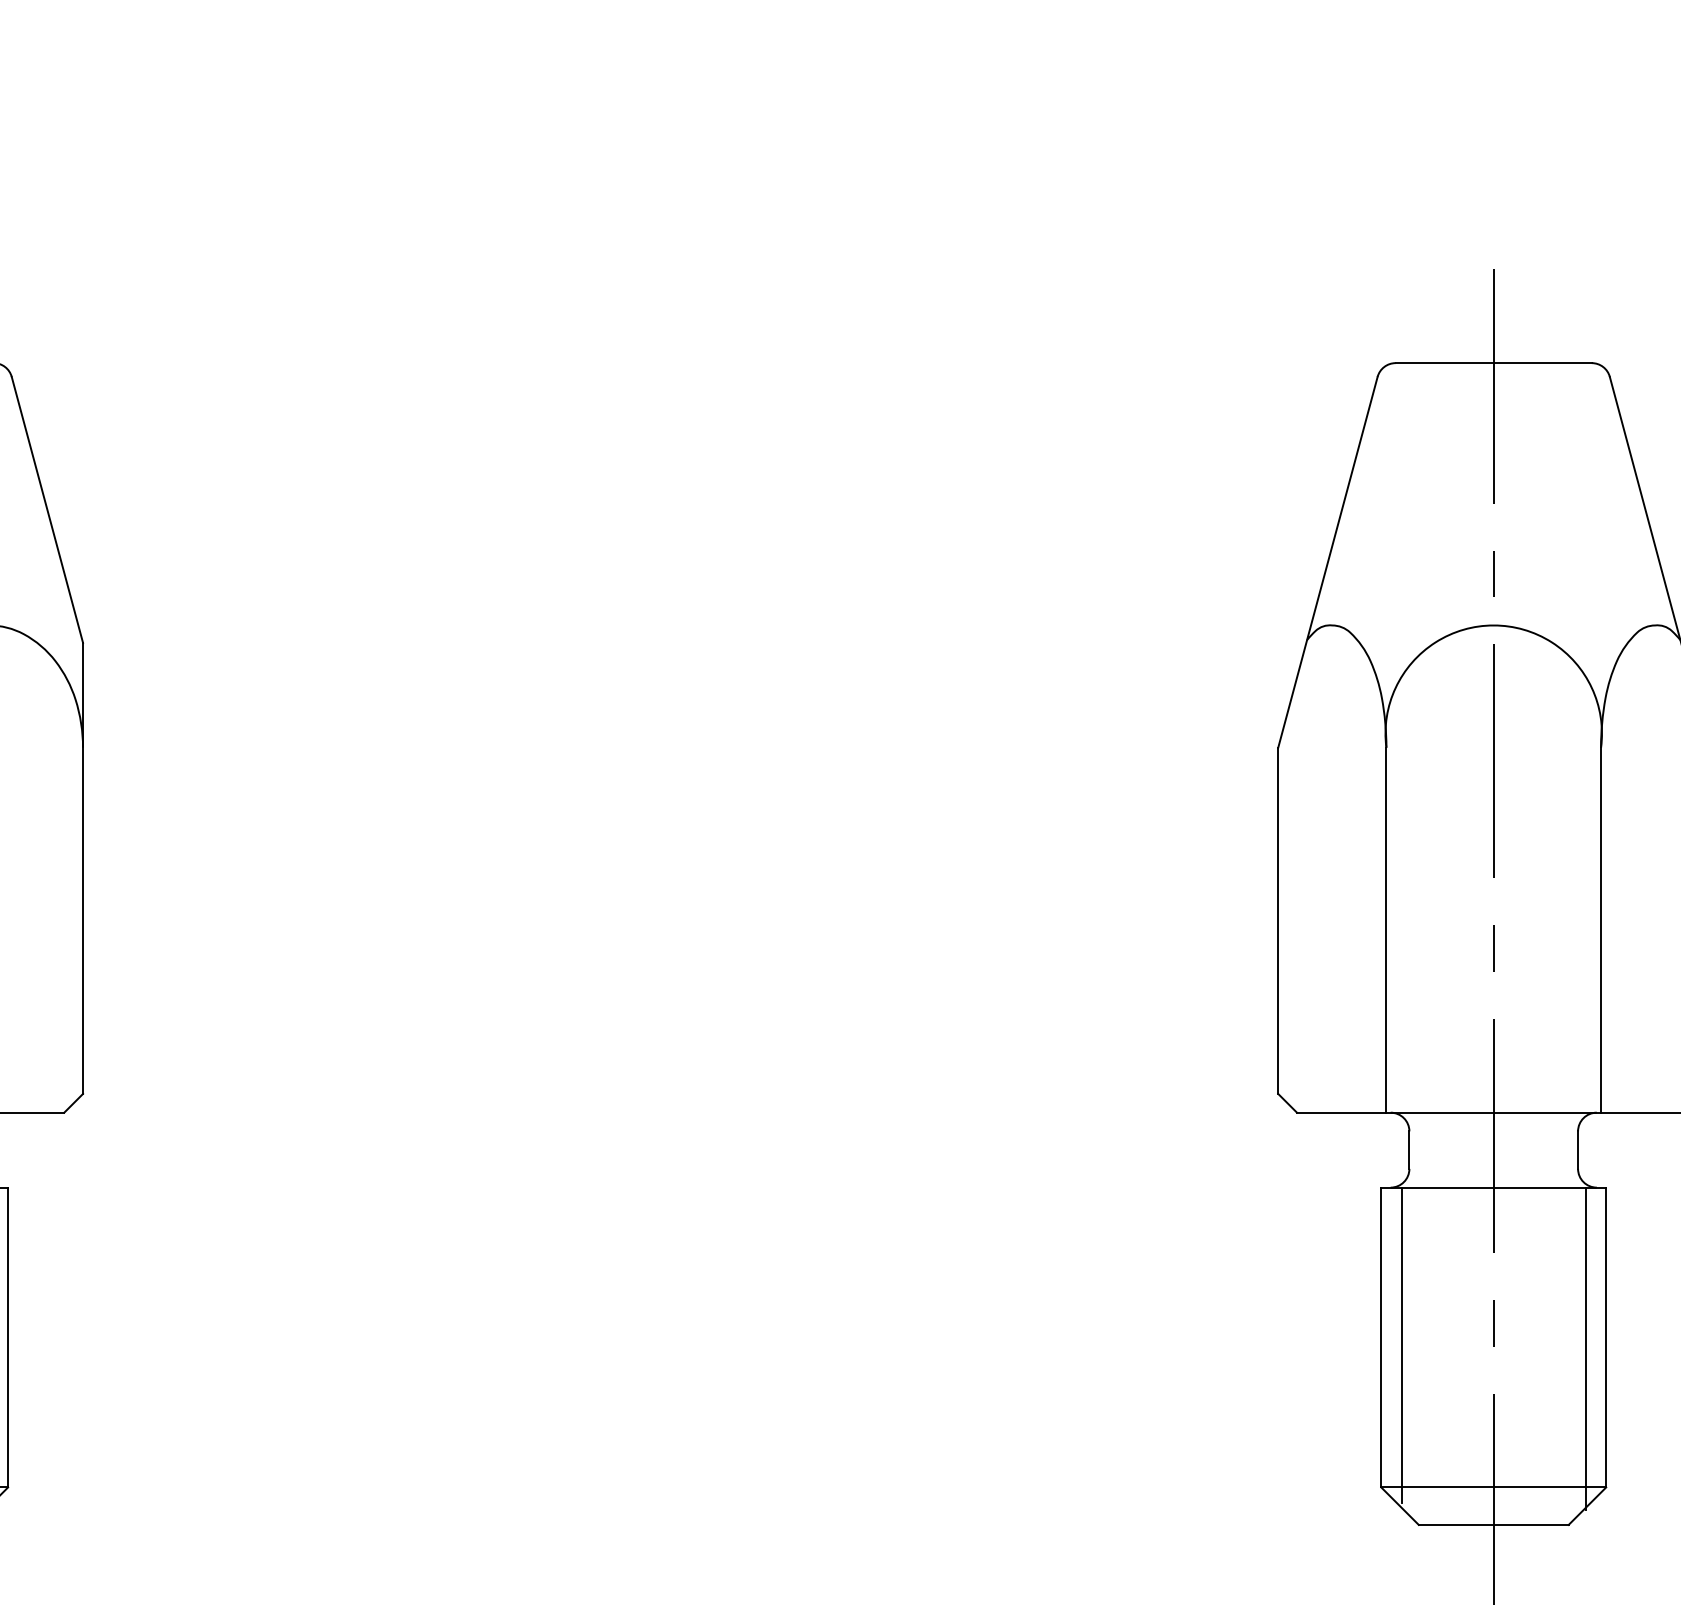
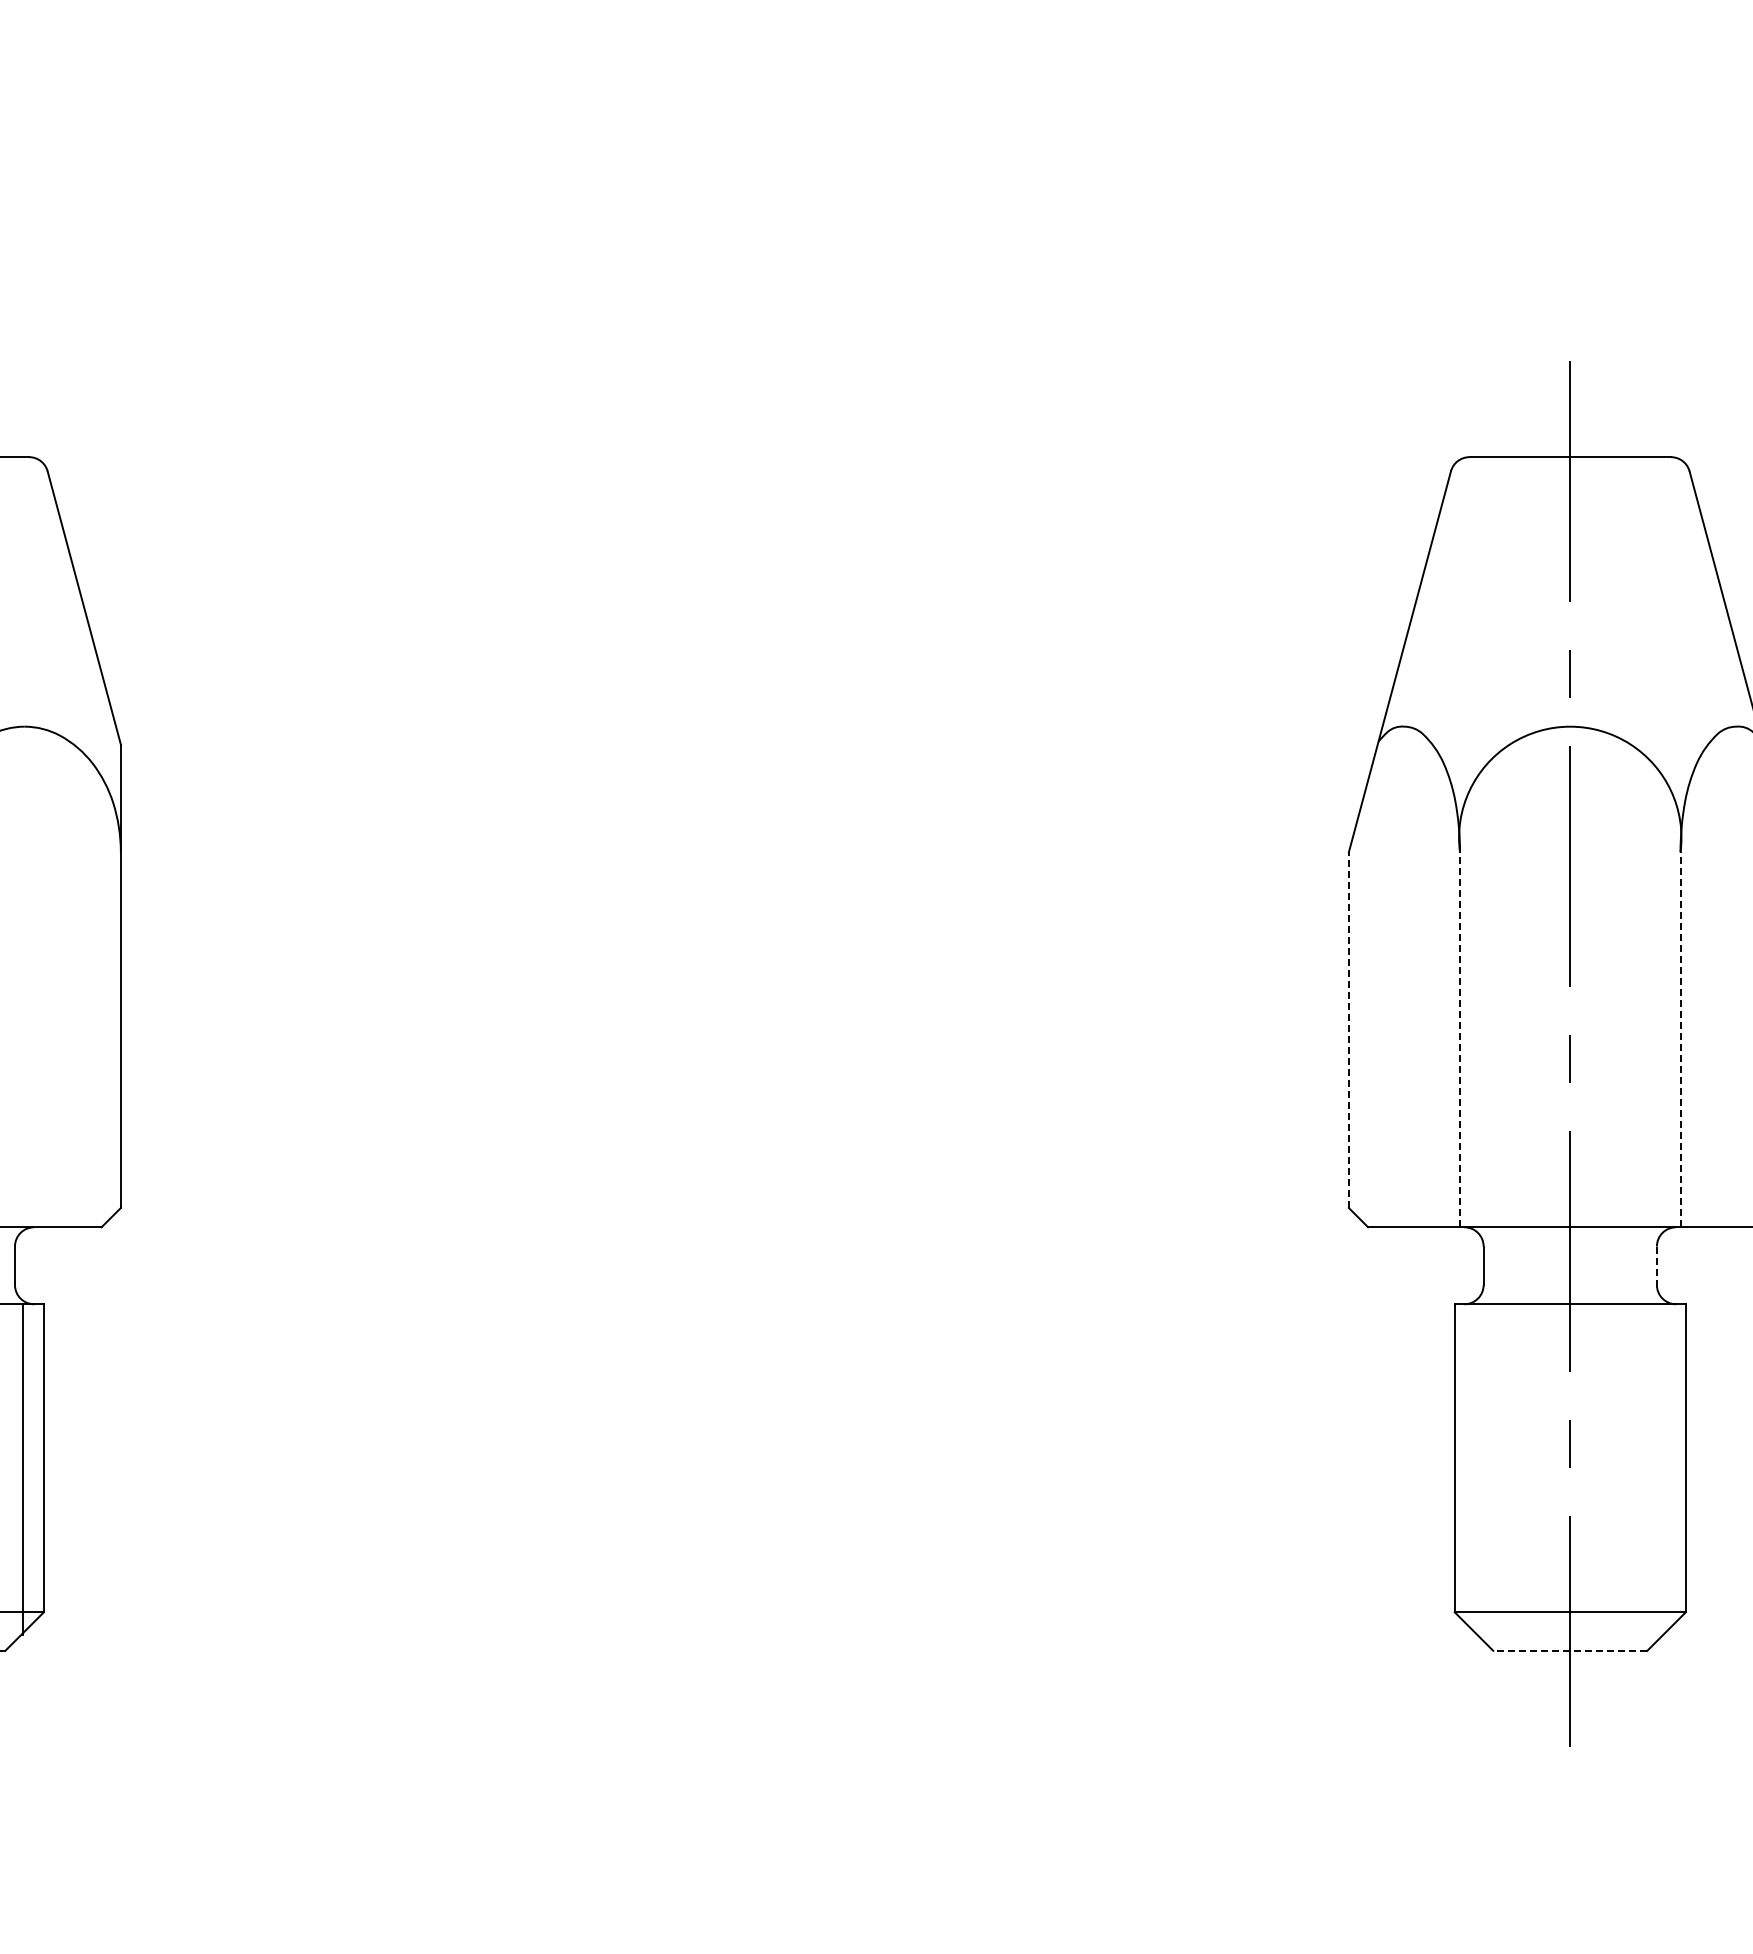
line: (1277, 921) -> (1348, 1030), solid -> dashed
line: (1386, 929) -> (1460, 1039), solid -> dashed
line: (1601, 929) -> (1680, 1039), solid -> dashed
line: (1577, 1150) -> (1656, 1266), solid -> dashed
line: (1401, 1345) -> (1475, 1466), removed
line: (1585, 1348) -> (1664, 1469), removed
line: (1492, 1524) -> (1569, 1650), solid -> dashed

